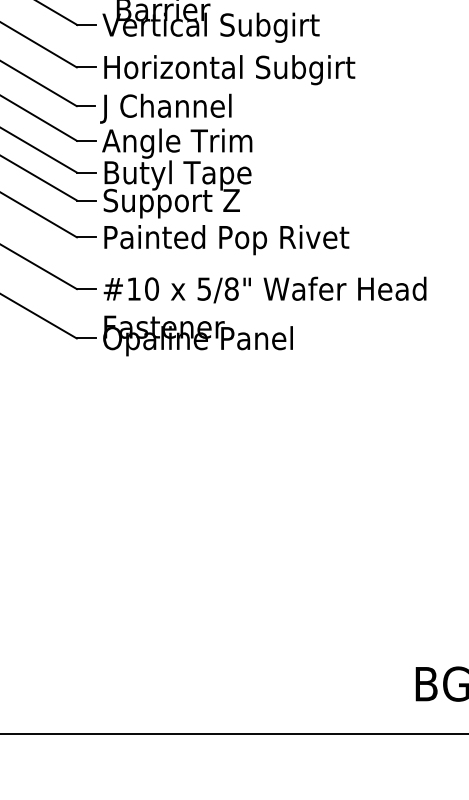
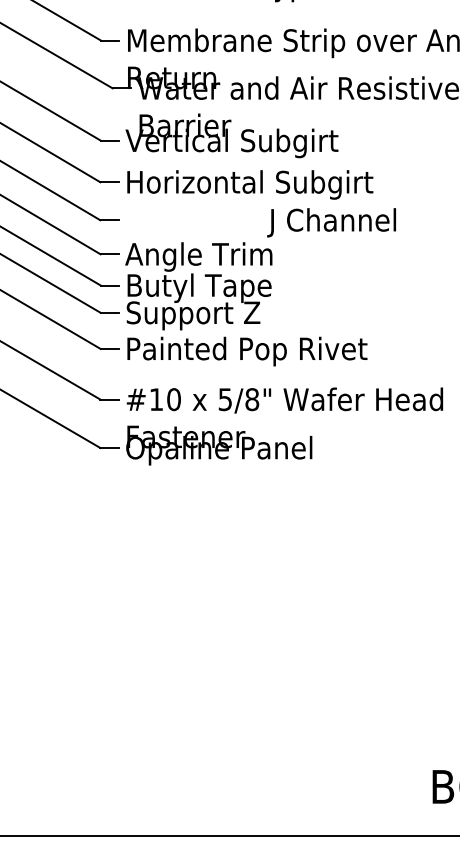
text: (165, 108) -> (331, 222), moved

